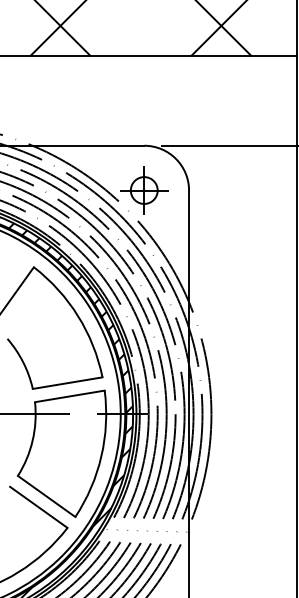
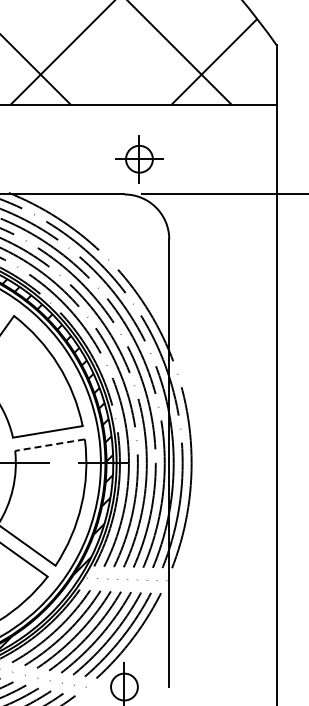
part: (144, 190) -> (139, 159), moved
line: (69, 396) -> (49, 445), solid -> dashed

